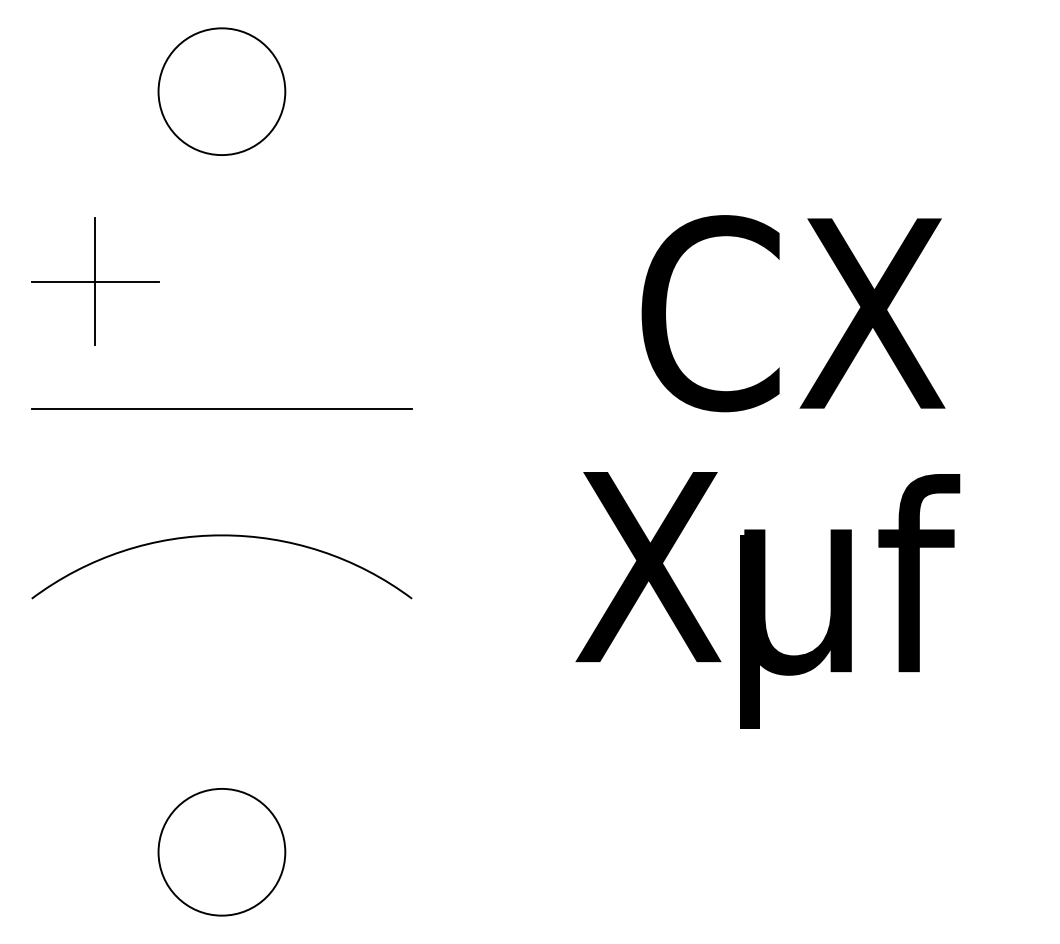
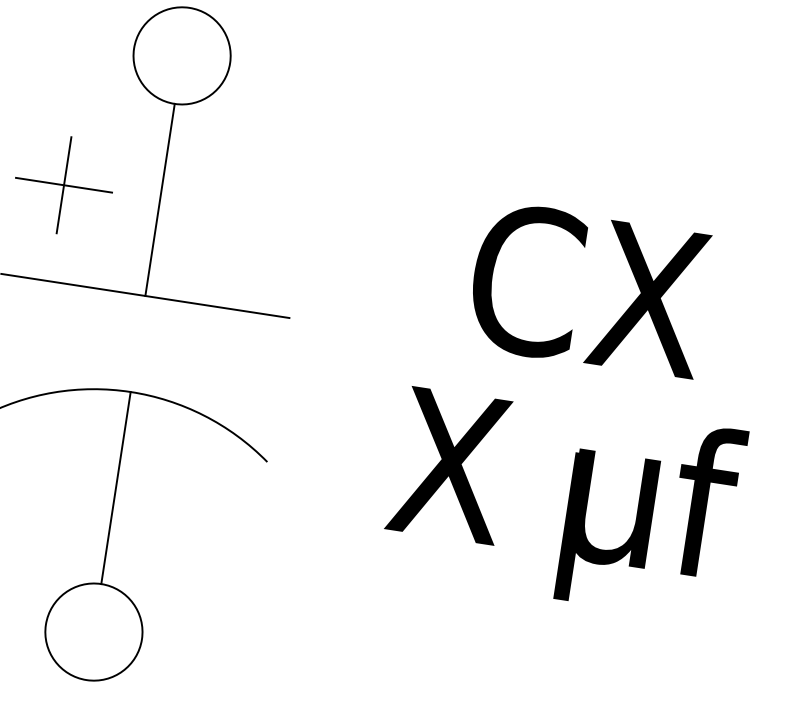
line: (221, 281) -> (159, 199), added
text: (850, 601) -> (651, 515), moved
line: (221, 661) -> (115, 487), added

